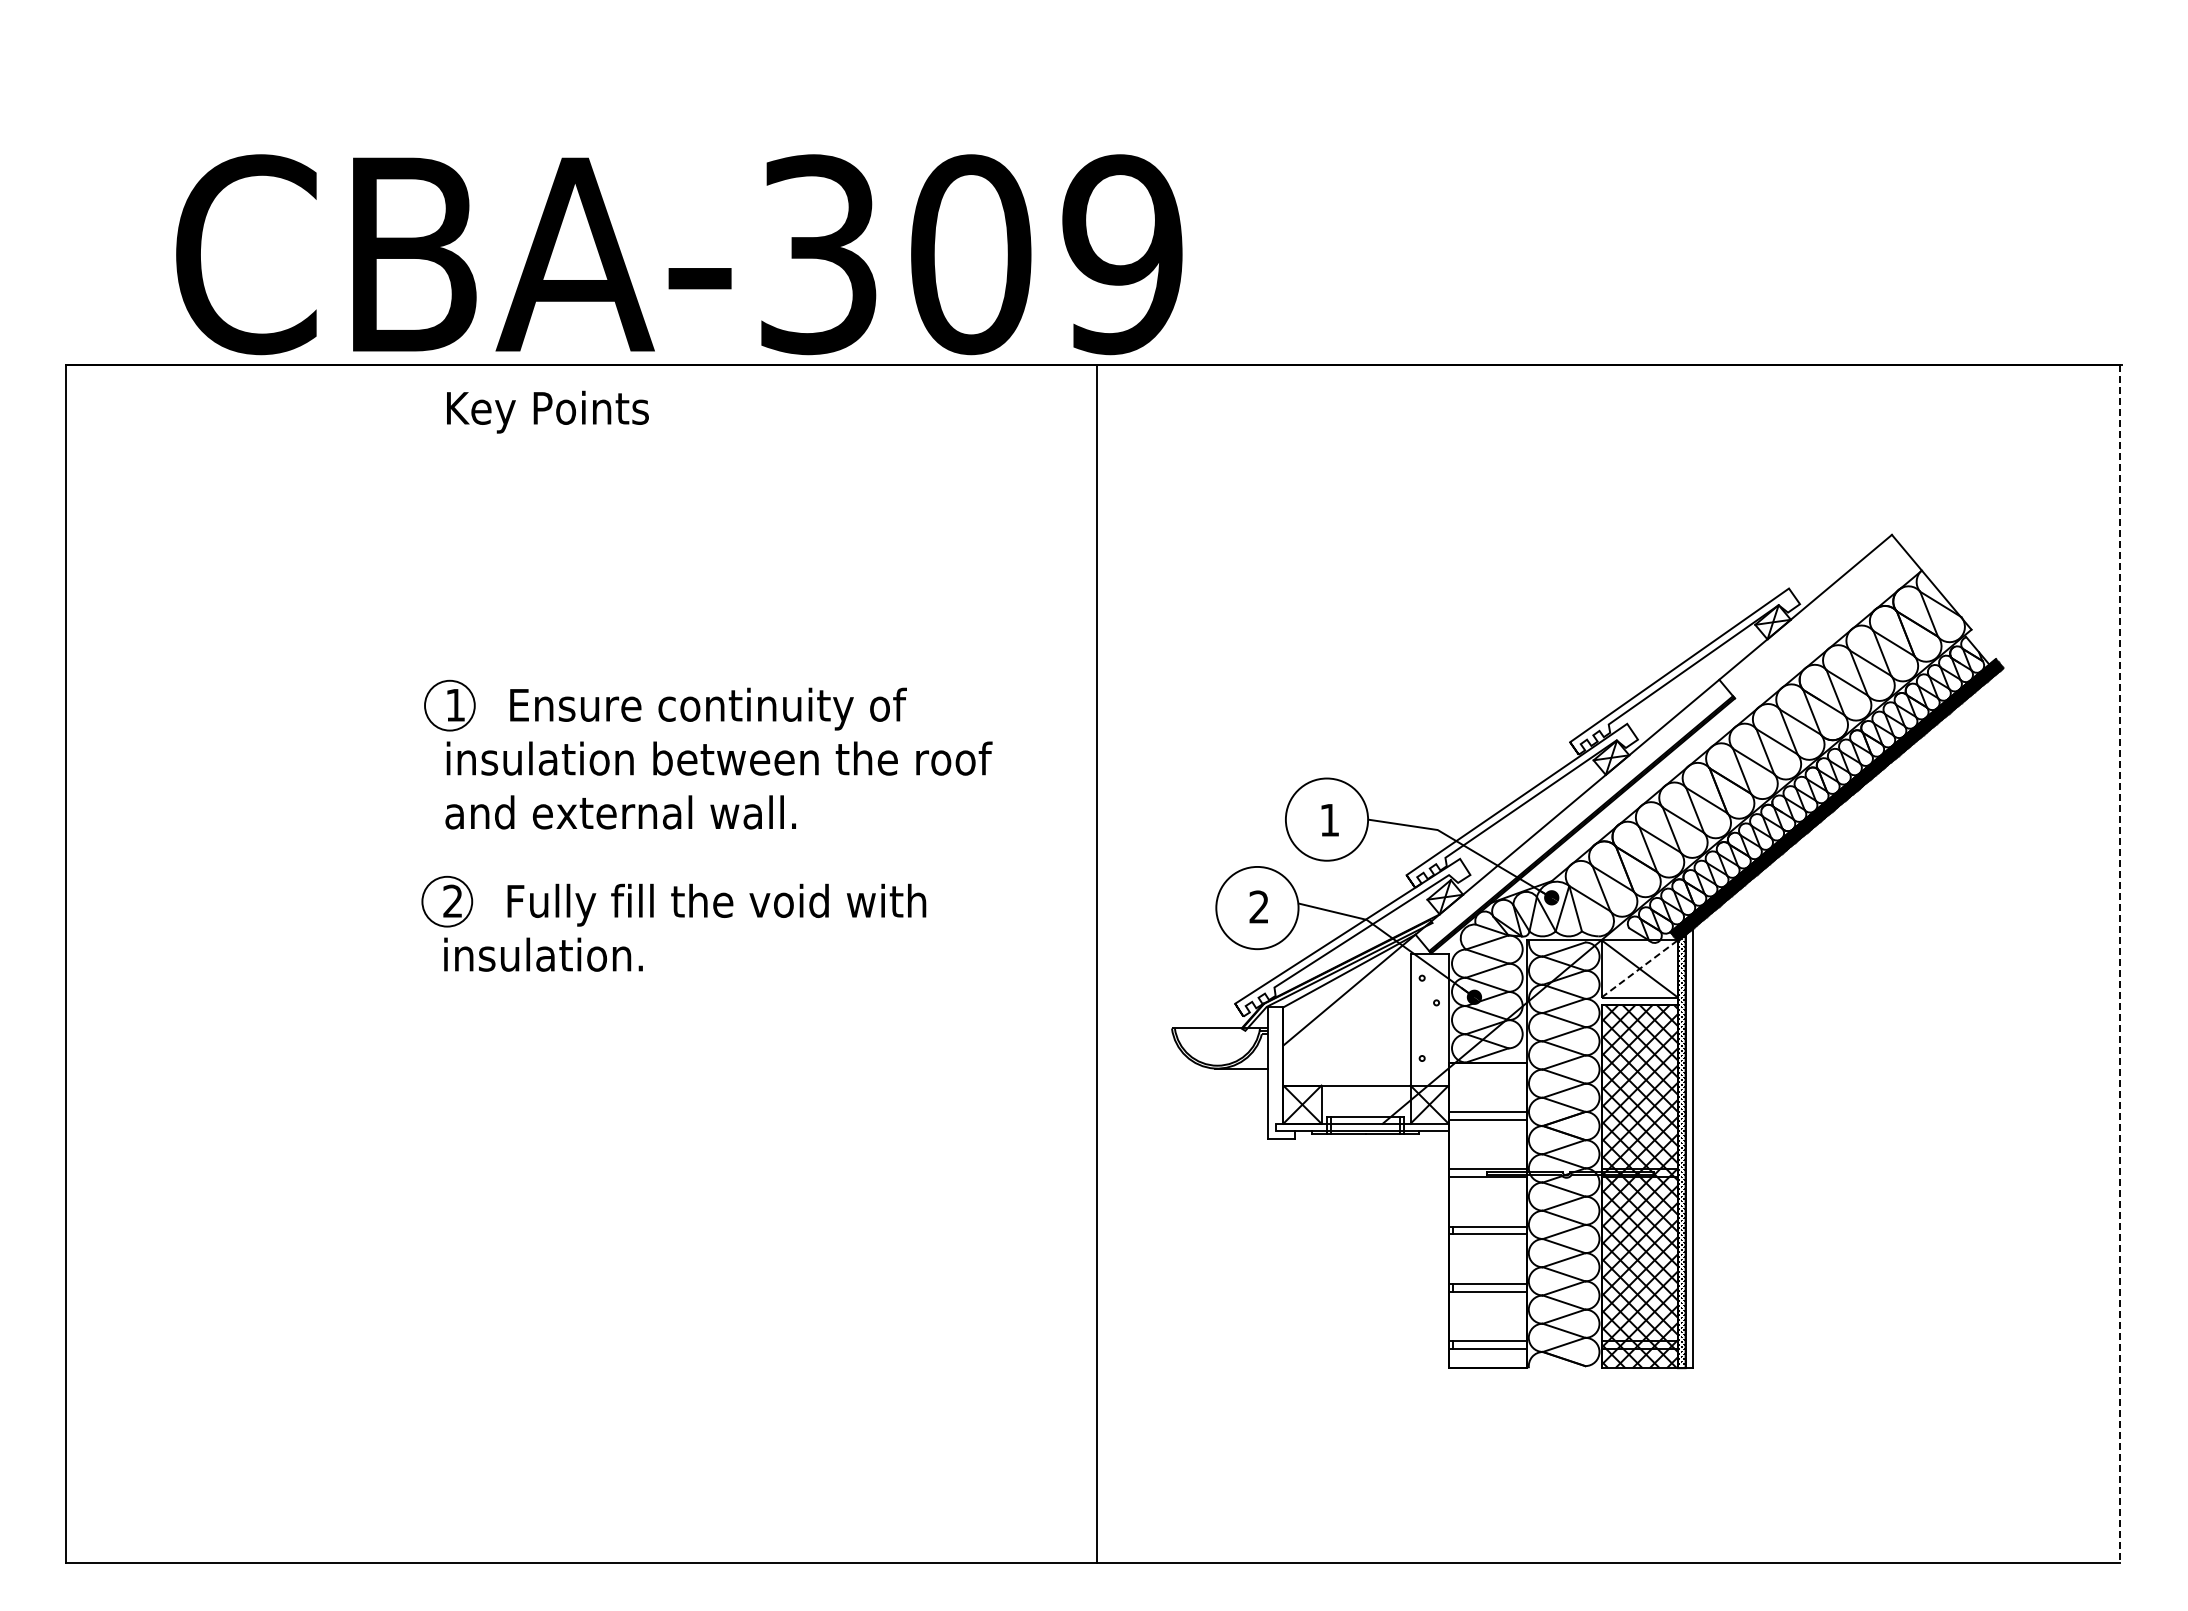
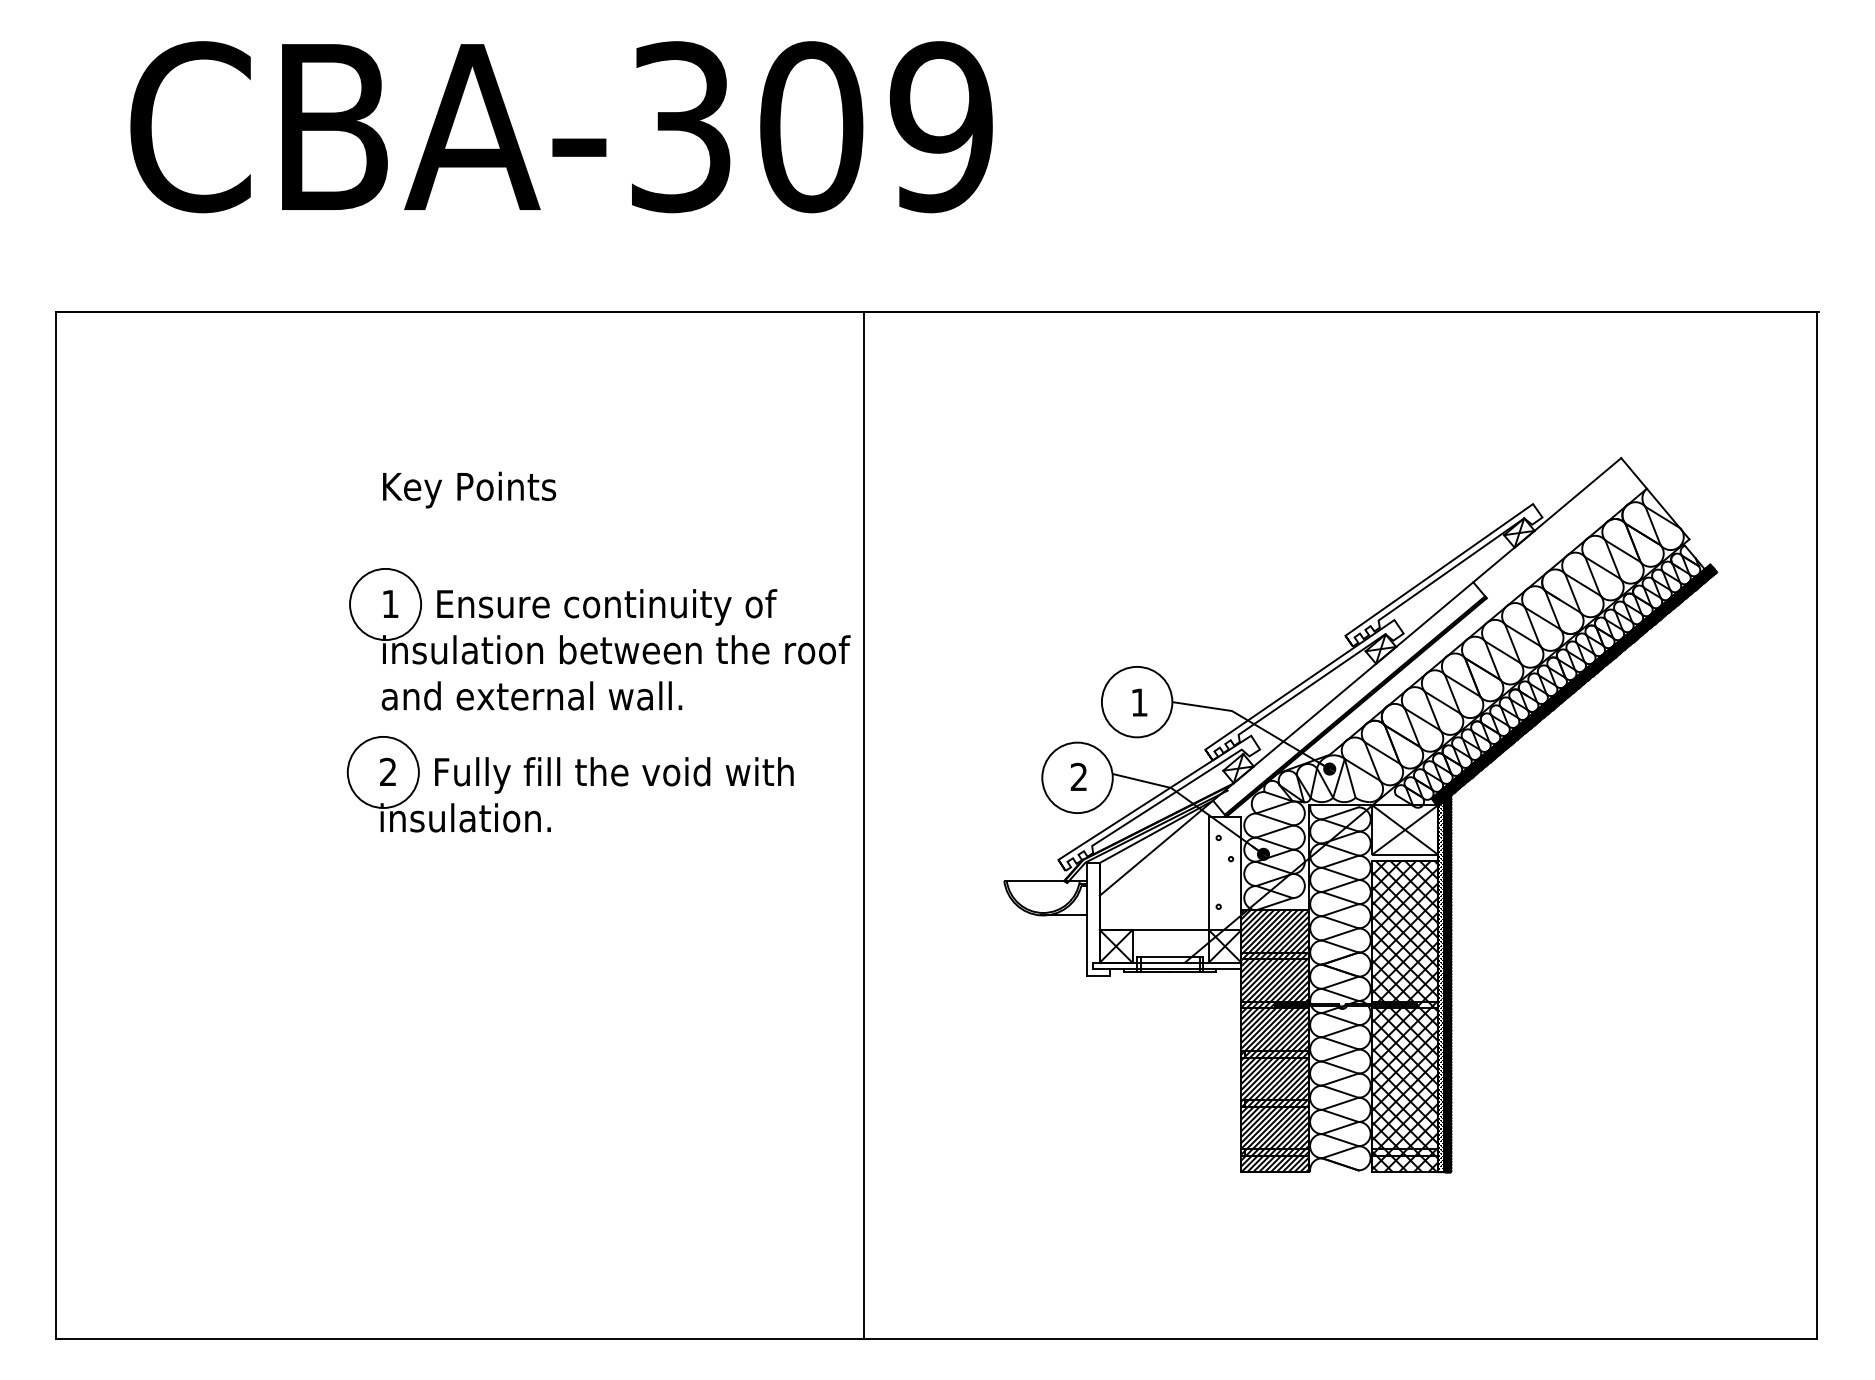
text: (679, 254) -> (561, 127), moved
text: (547, 411) -> (469, 489), moved
circle: (449, 705) -> (385, 604), size x1.67
circle: (446, 901) -> (382, 772), size x1.67
line: (1097, 963) -> (864, 825), moved
line: (2120, 964) -> (1817, 826), dashed -> solid
line: (1639, 968) -> (1404, 829), dashed -> solid
hatch: (1688, 1148) -> (1446, 983), added
hatch: (1487, 1215) -> (1274, 1041), added

